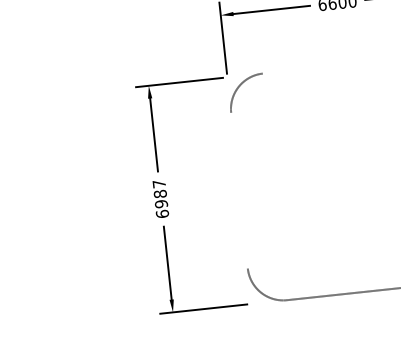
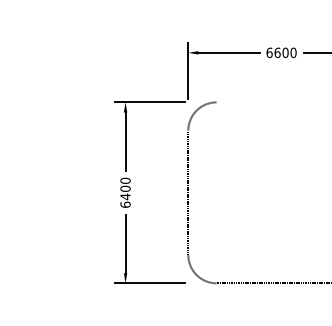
line: (239, 190) -> (188, 192), added
text: (160, 193) -> (125, 188), 6987 -> 6400

